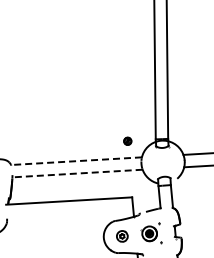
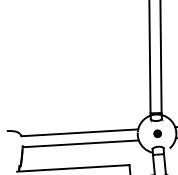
part: (127, 140) -> (157, 133), moved
line: (76, 161) -> (79, 133), dashed -> solid
line: (77, 173) -> (80, 143), dashed -> solid

